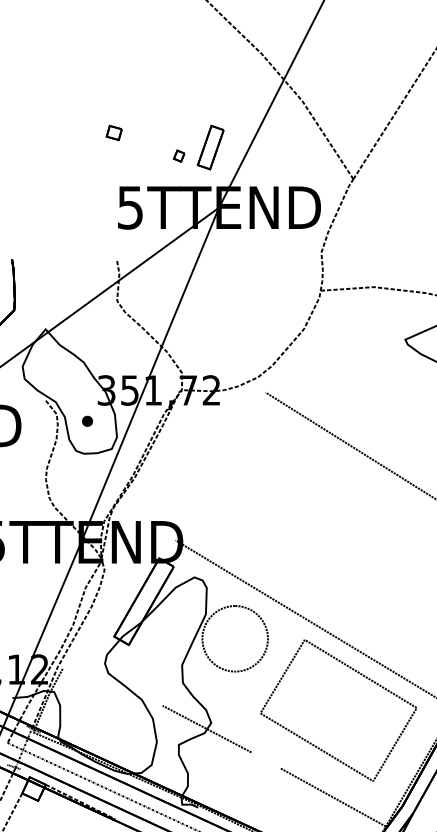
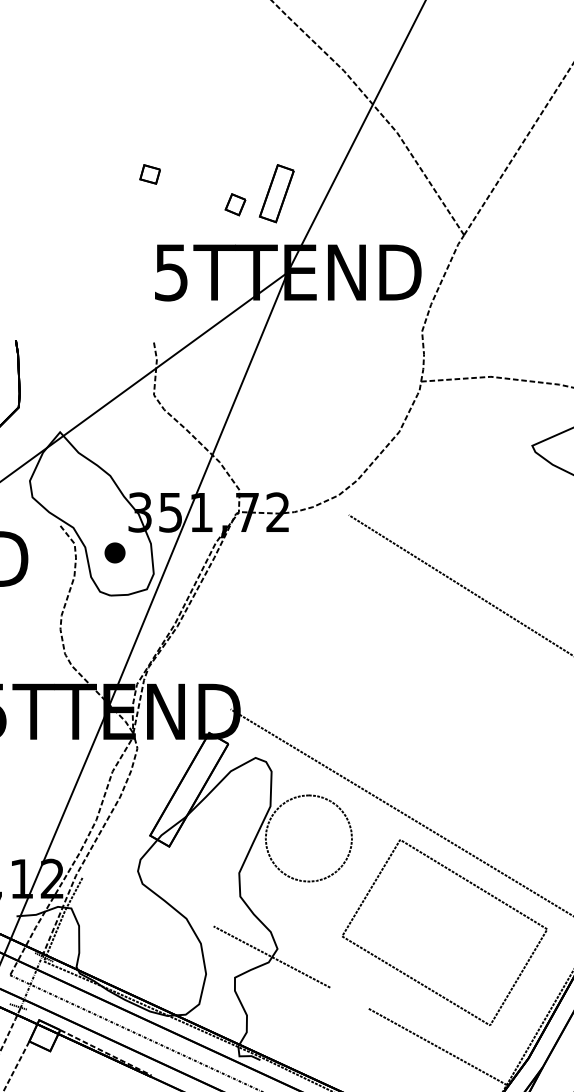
part: (178, 156) -> (234, 205), size x1.43
part: (87, 421) -> (115, 553), size x1.43

